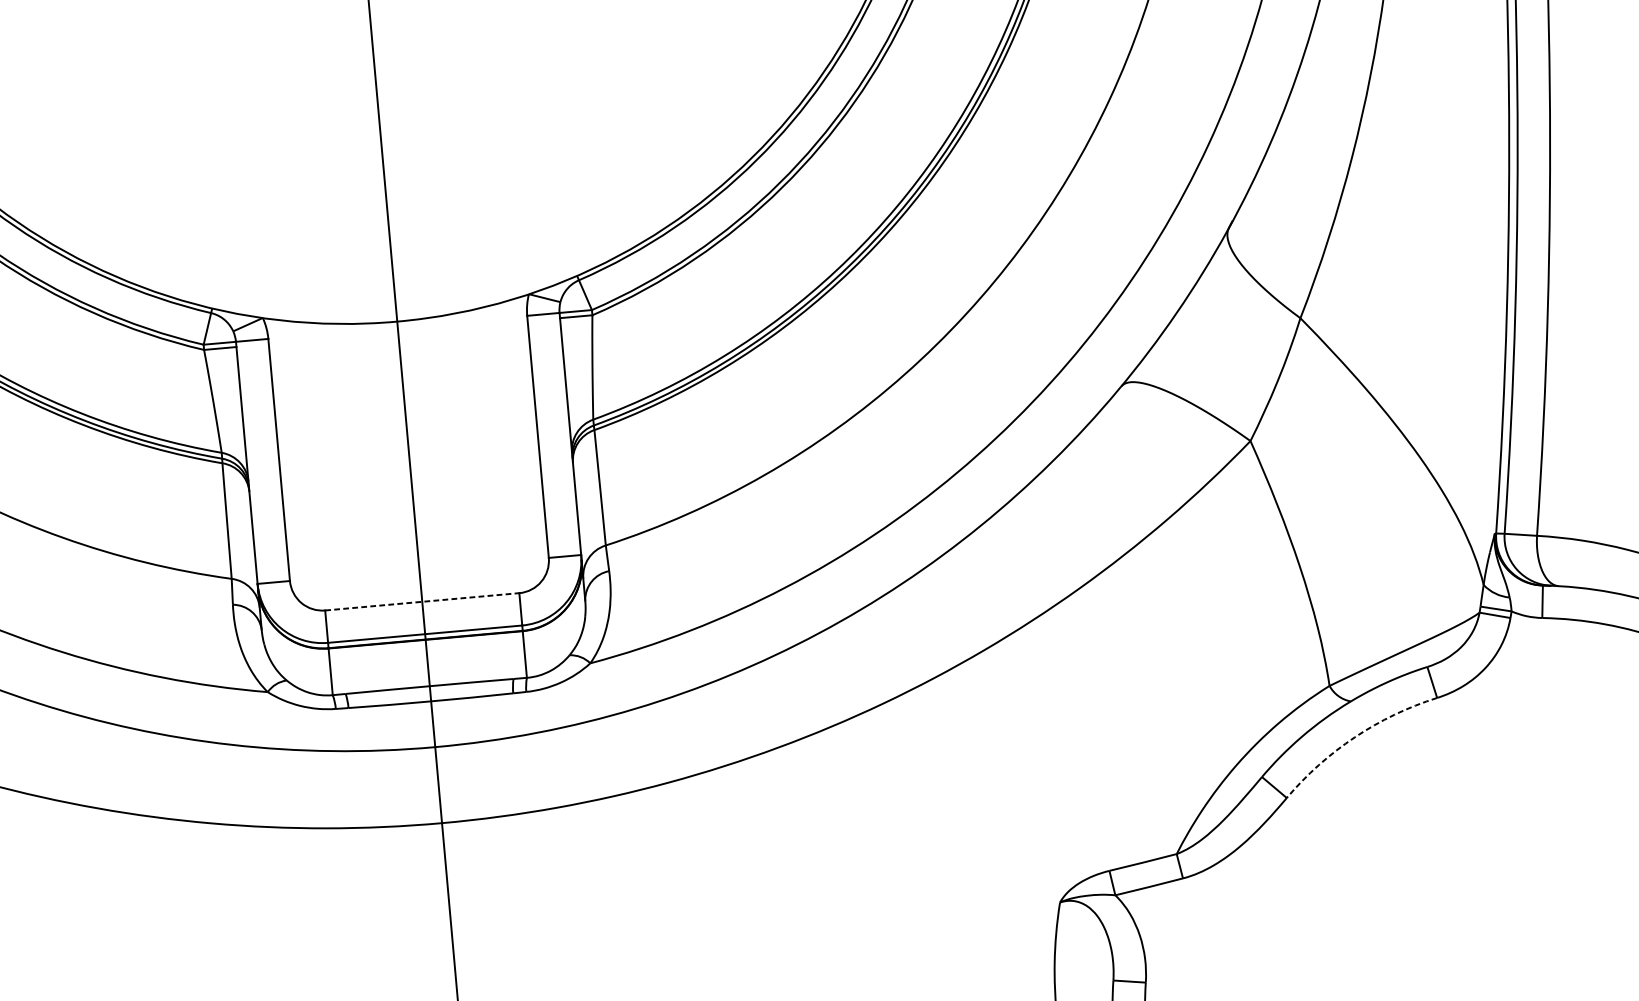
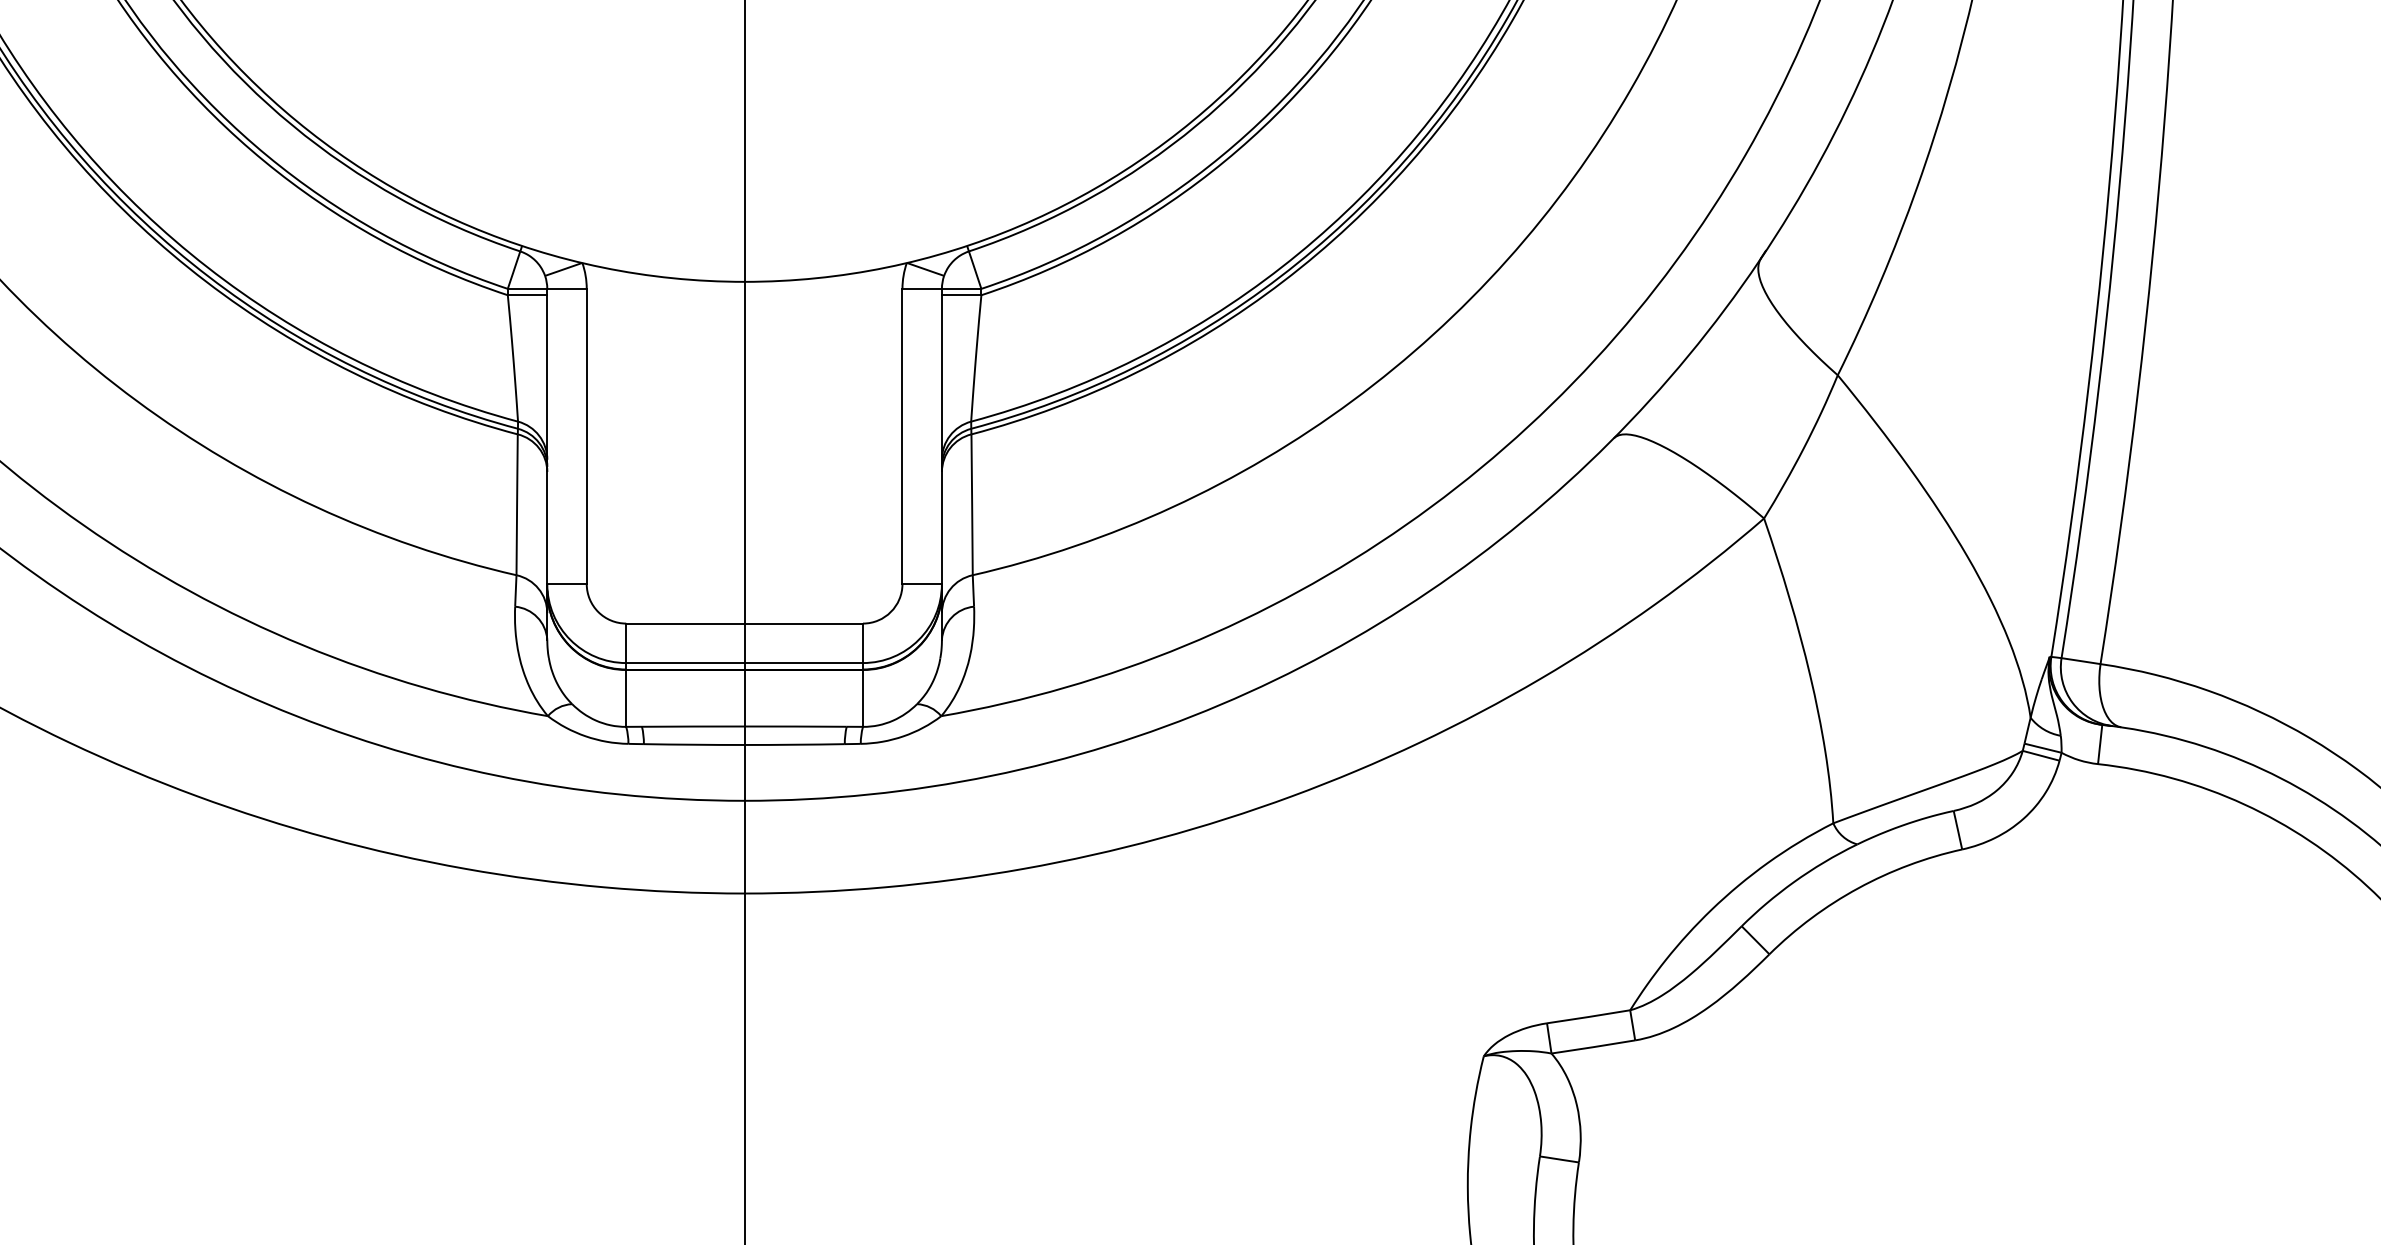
line: (423, 601) -> (745, 623), dashed -> solid
arc: (1354, 737) -> (1858, 888), dashed -> solid

